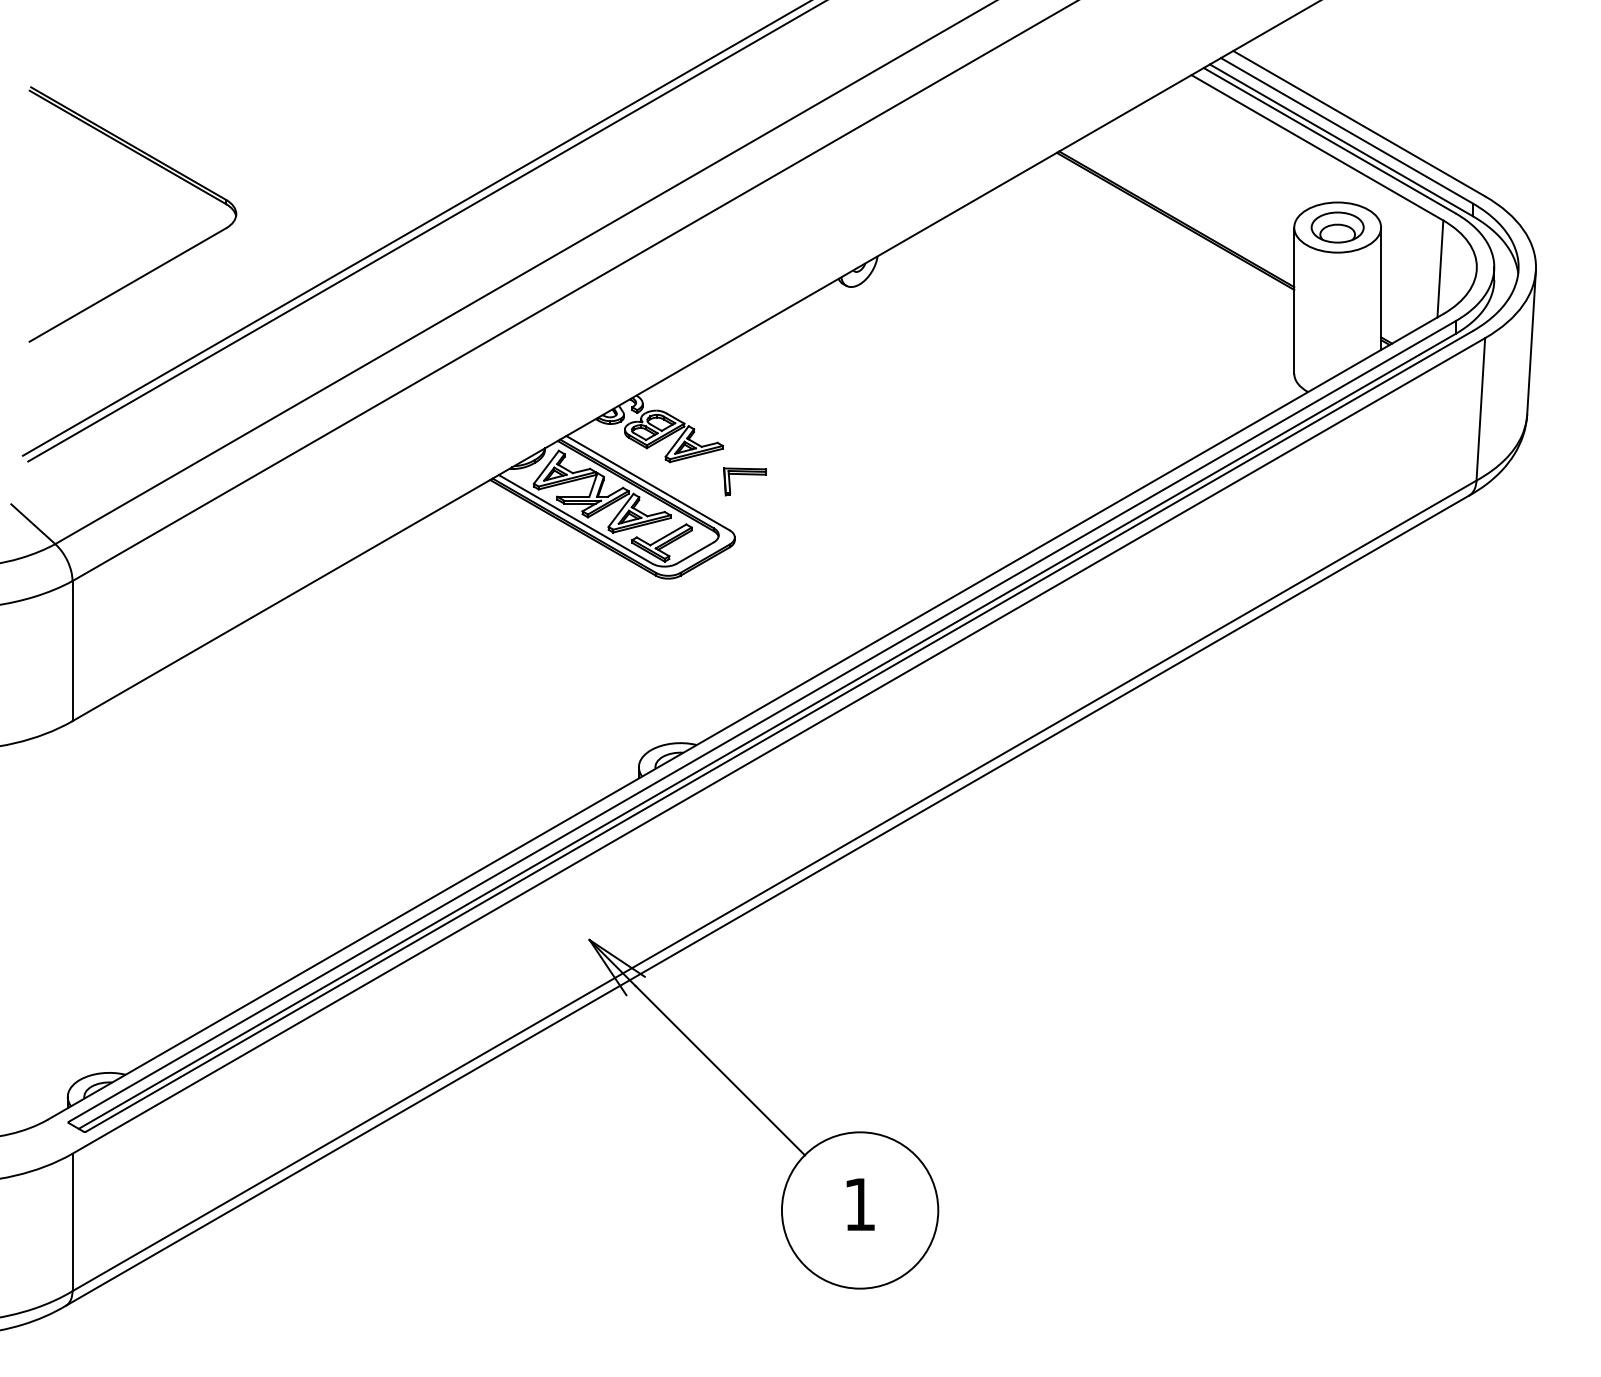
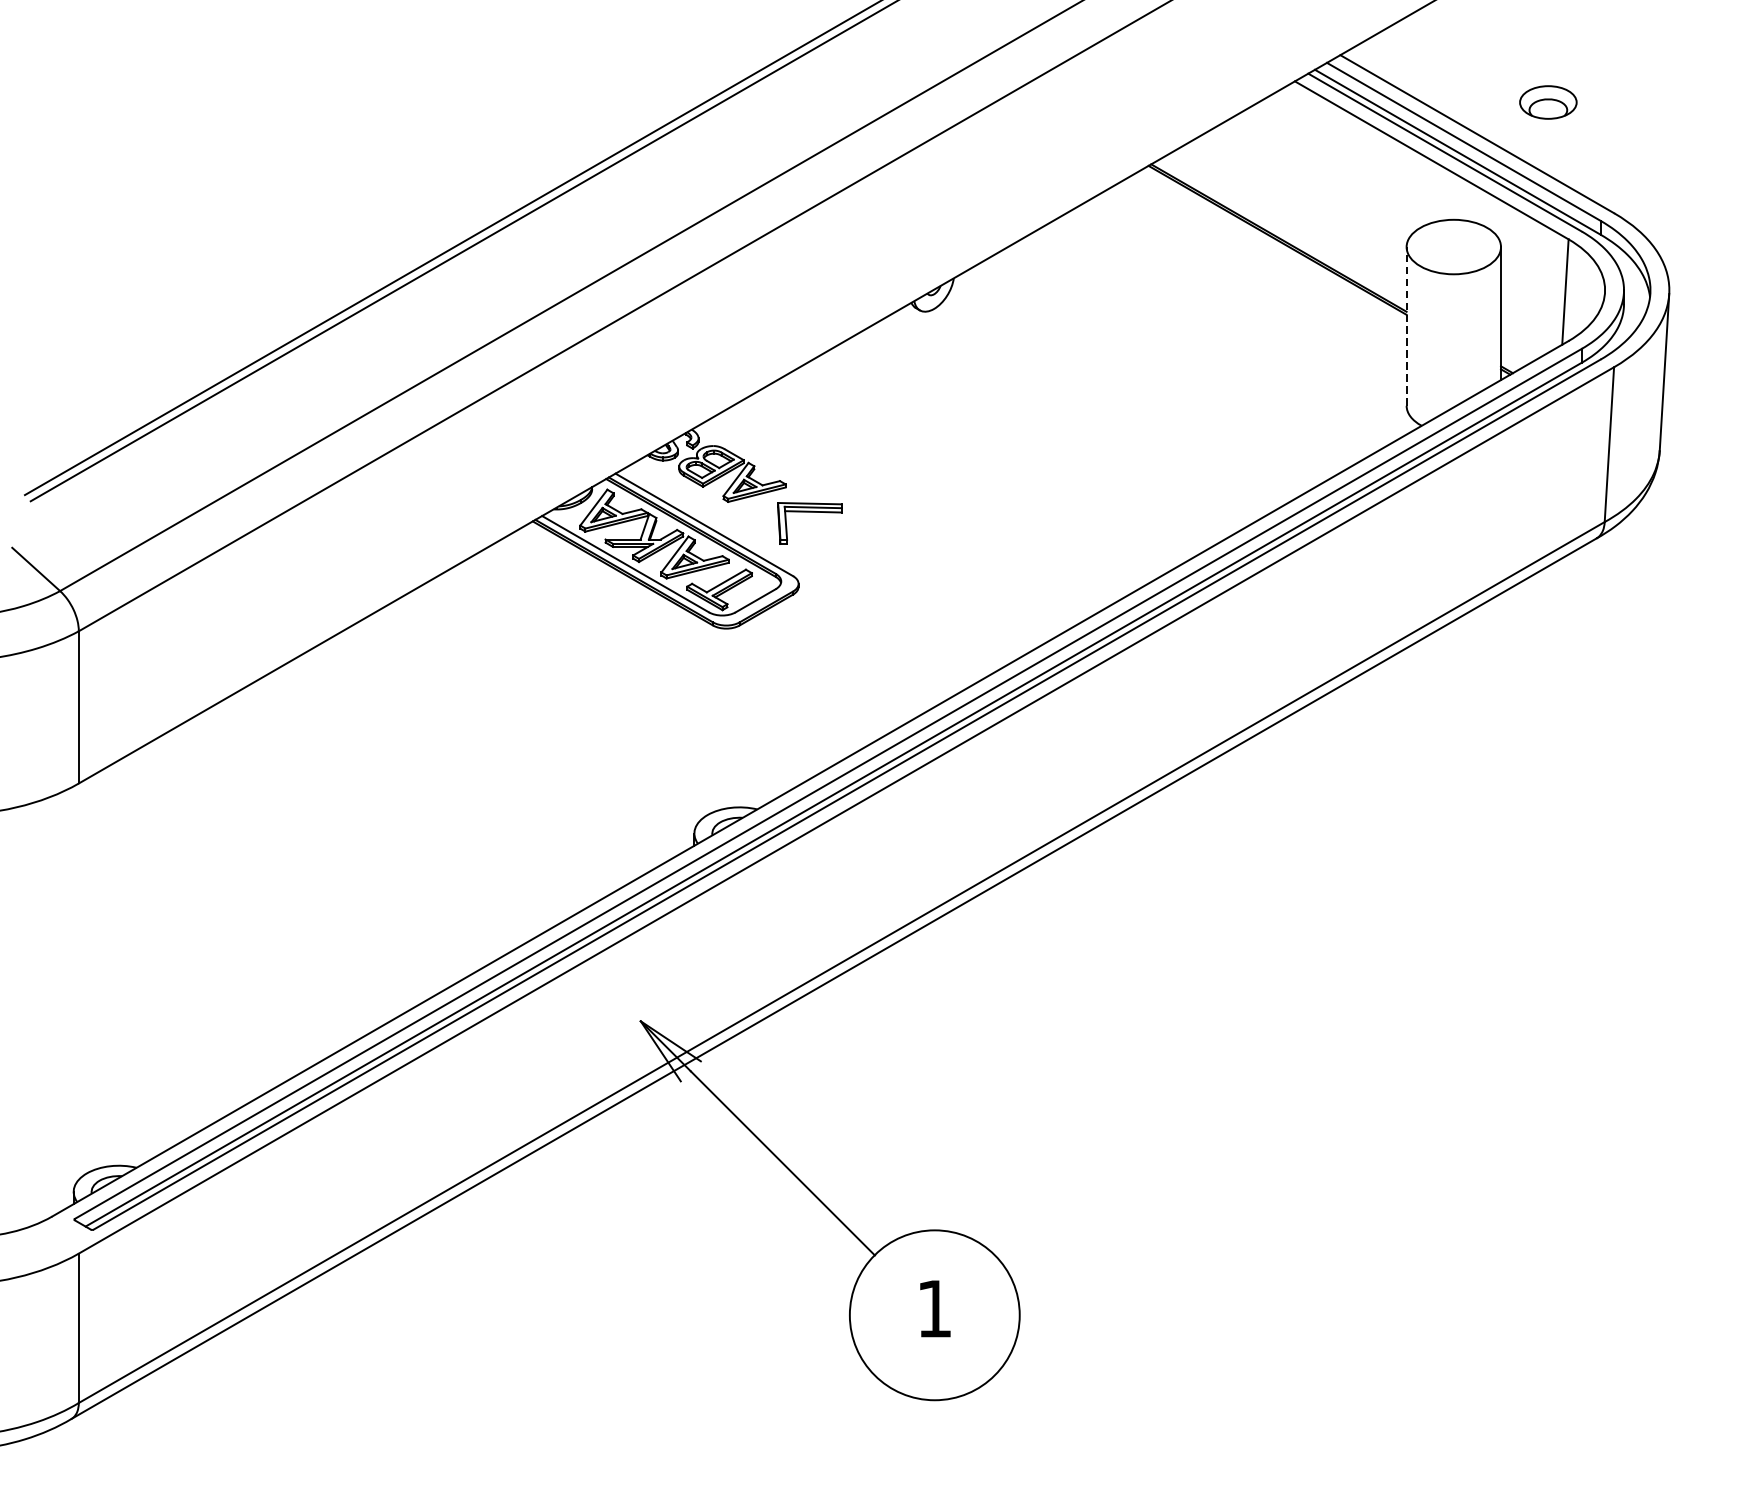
part: (158, 166) -> (172, 180), removed
part: (1337, 227) -> (1548, 102), moved
line: (1294, 300) -> (1406, 326), solid -> dashed
part: (744, 481) -> (809, 523), size x1.4

